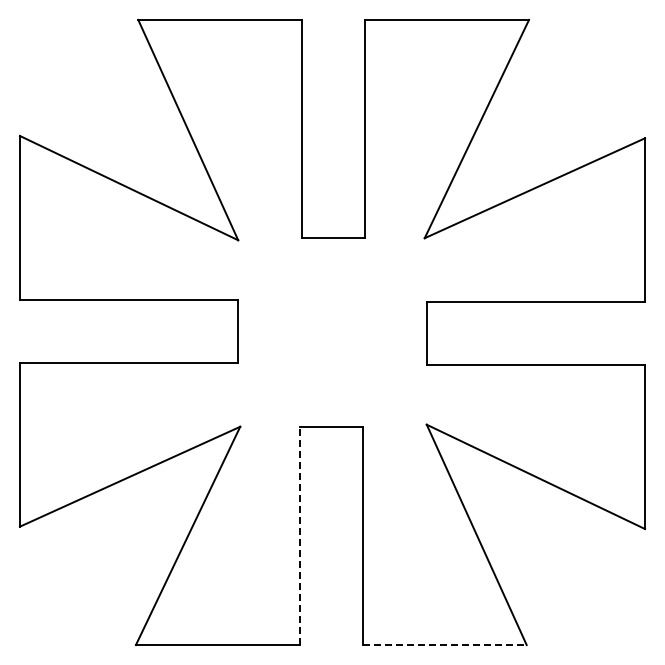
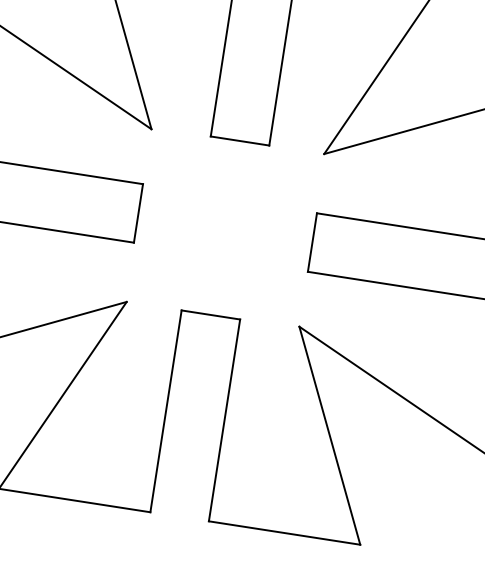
line: (299, 535) -> (165, 410), dashed -> solid
line: (444, 645) -> (284, 533), dashed -> solid

